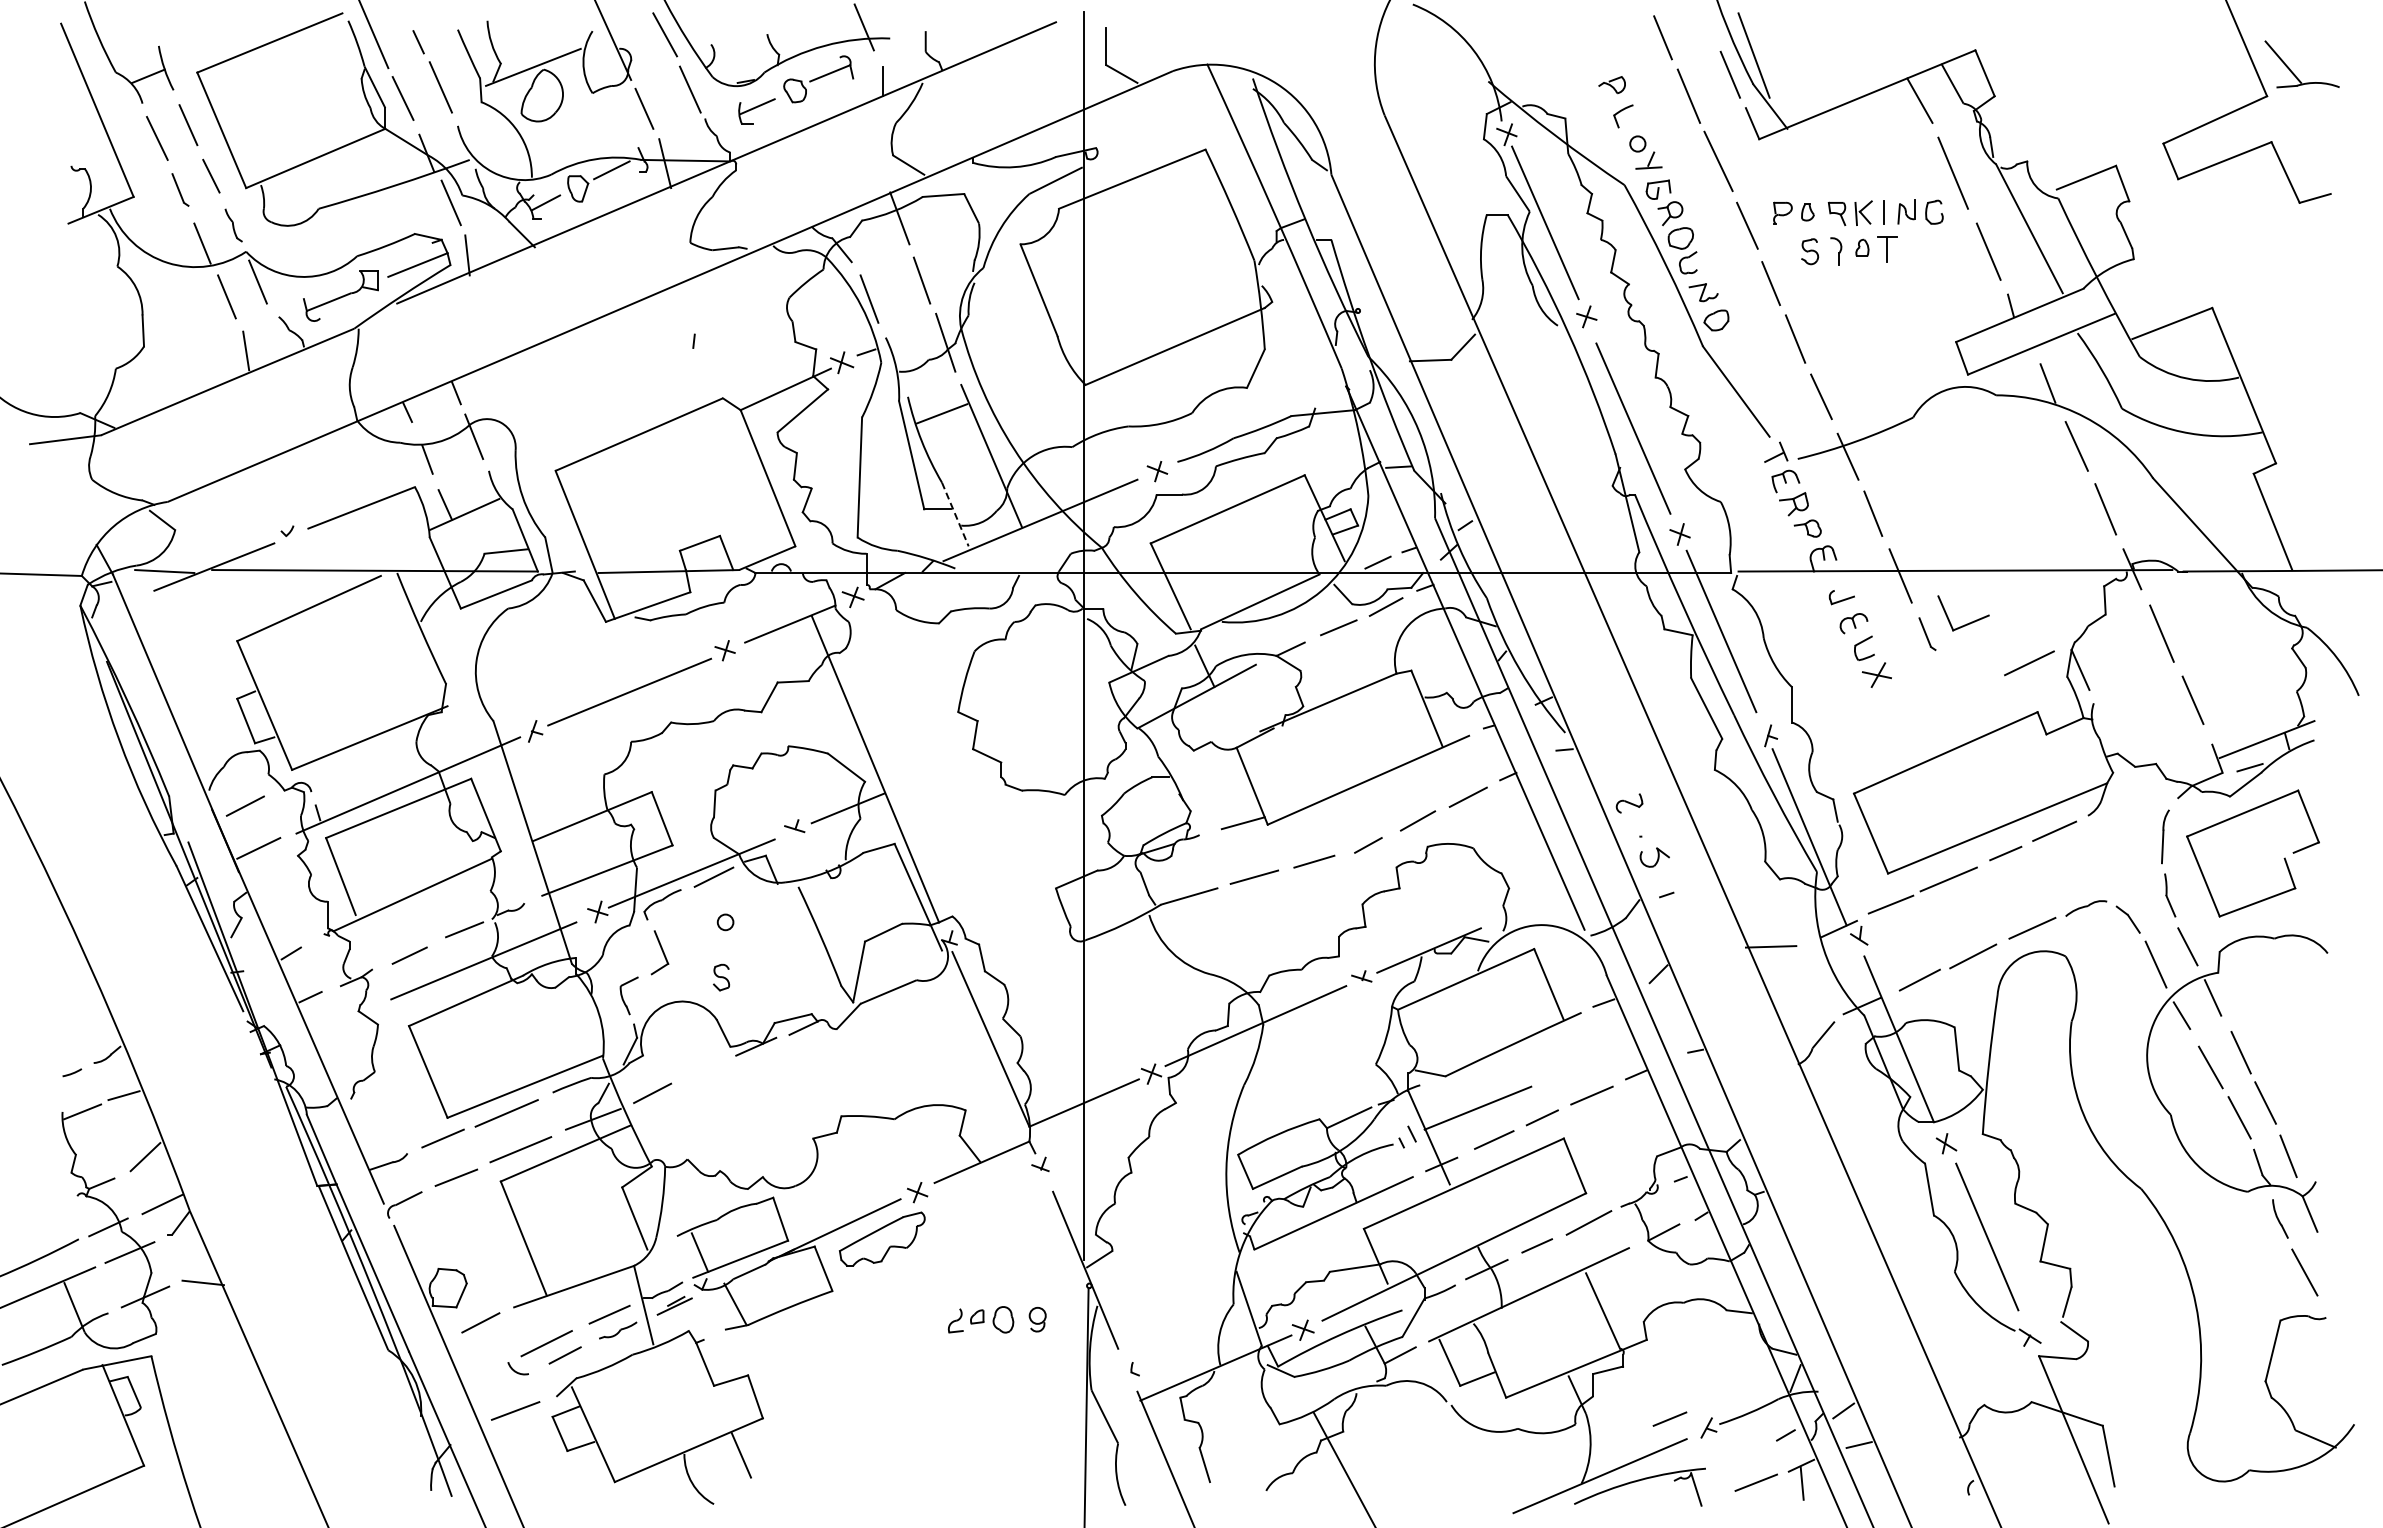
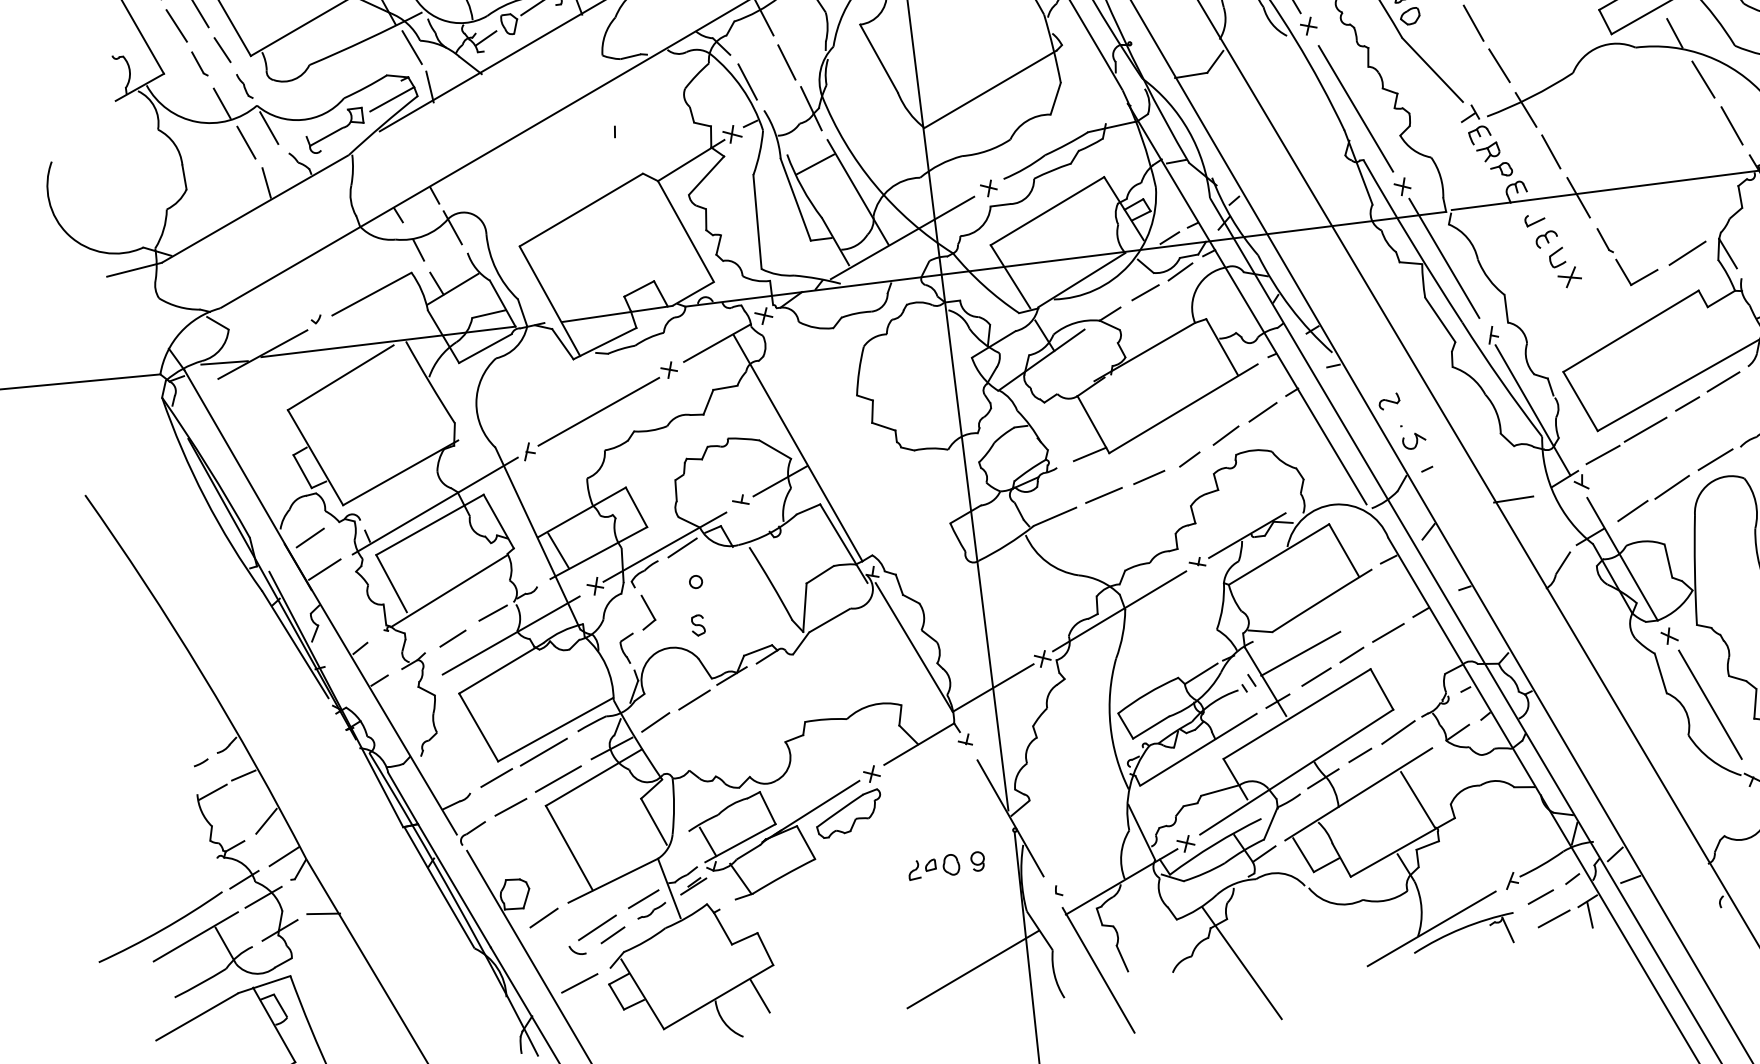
line: (955, 514) -> (835, 241), dashed -> solid
part: (1966, 623) -> (1640, 278), moved
line: (556, 861) -> (558, 550), added
line: (704, 1070) -> (693, 699), added
line: (1669, 1418) -> (1540, 896), moved
line: (1014, 1454) -> (972, 968), added

